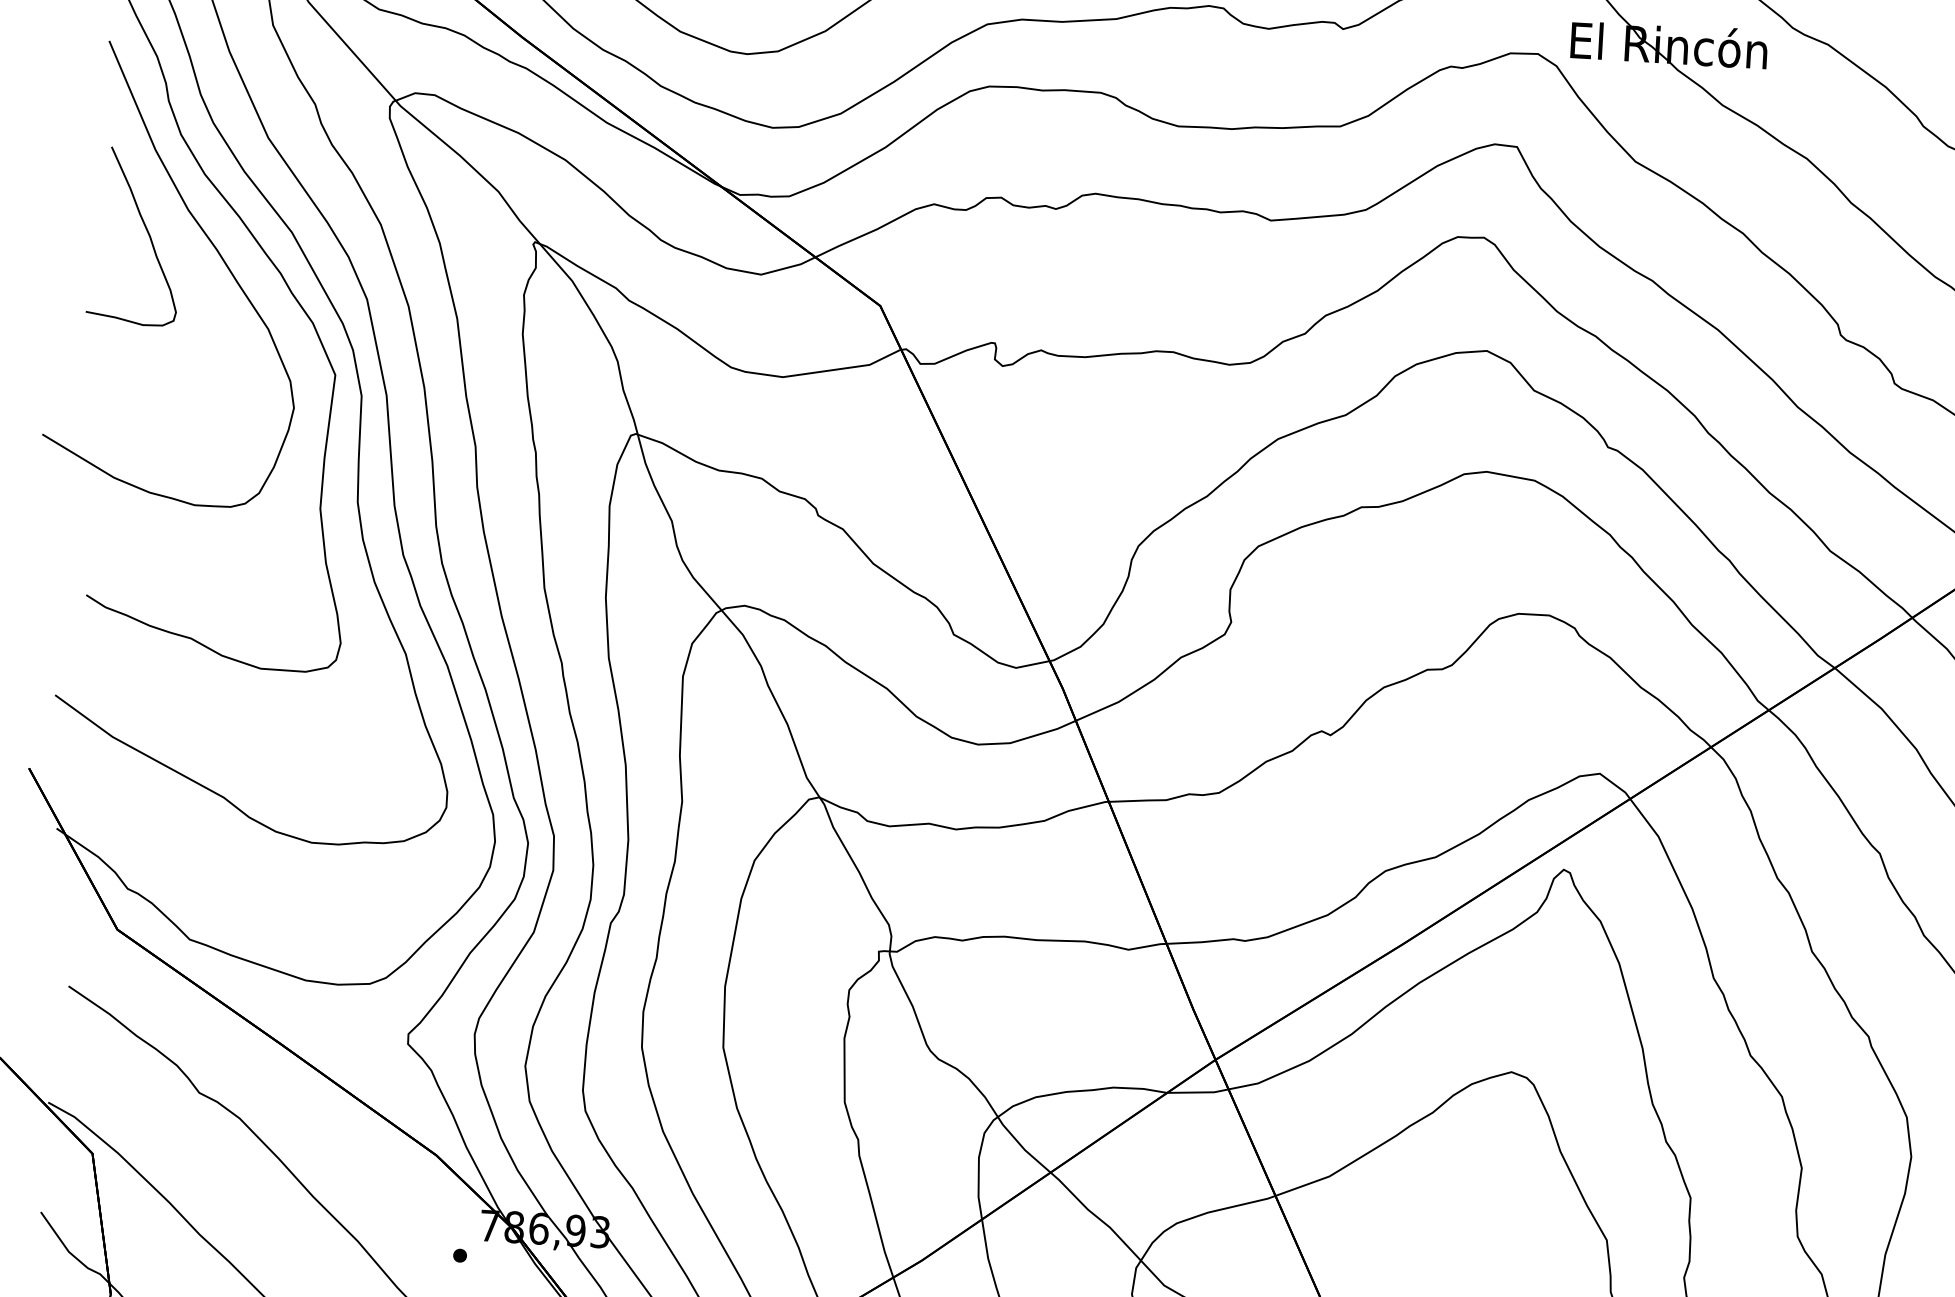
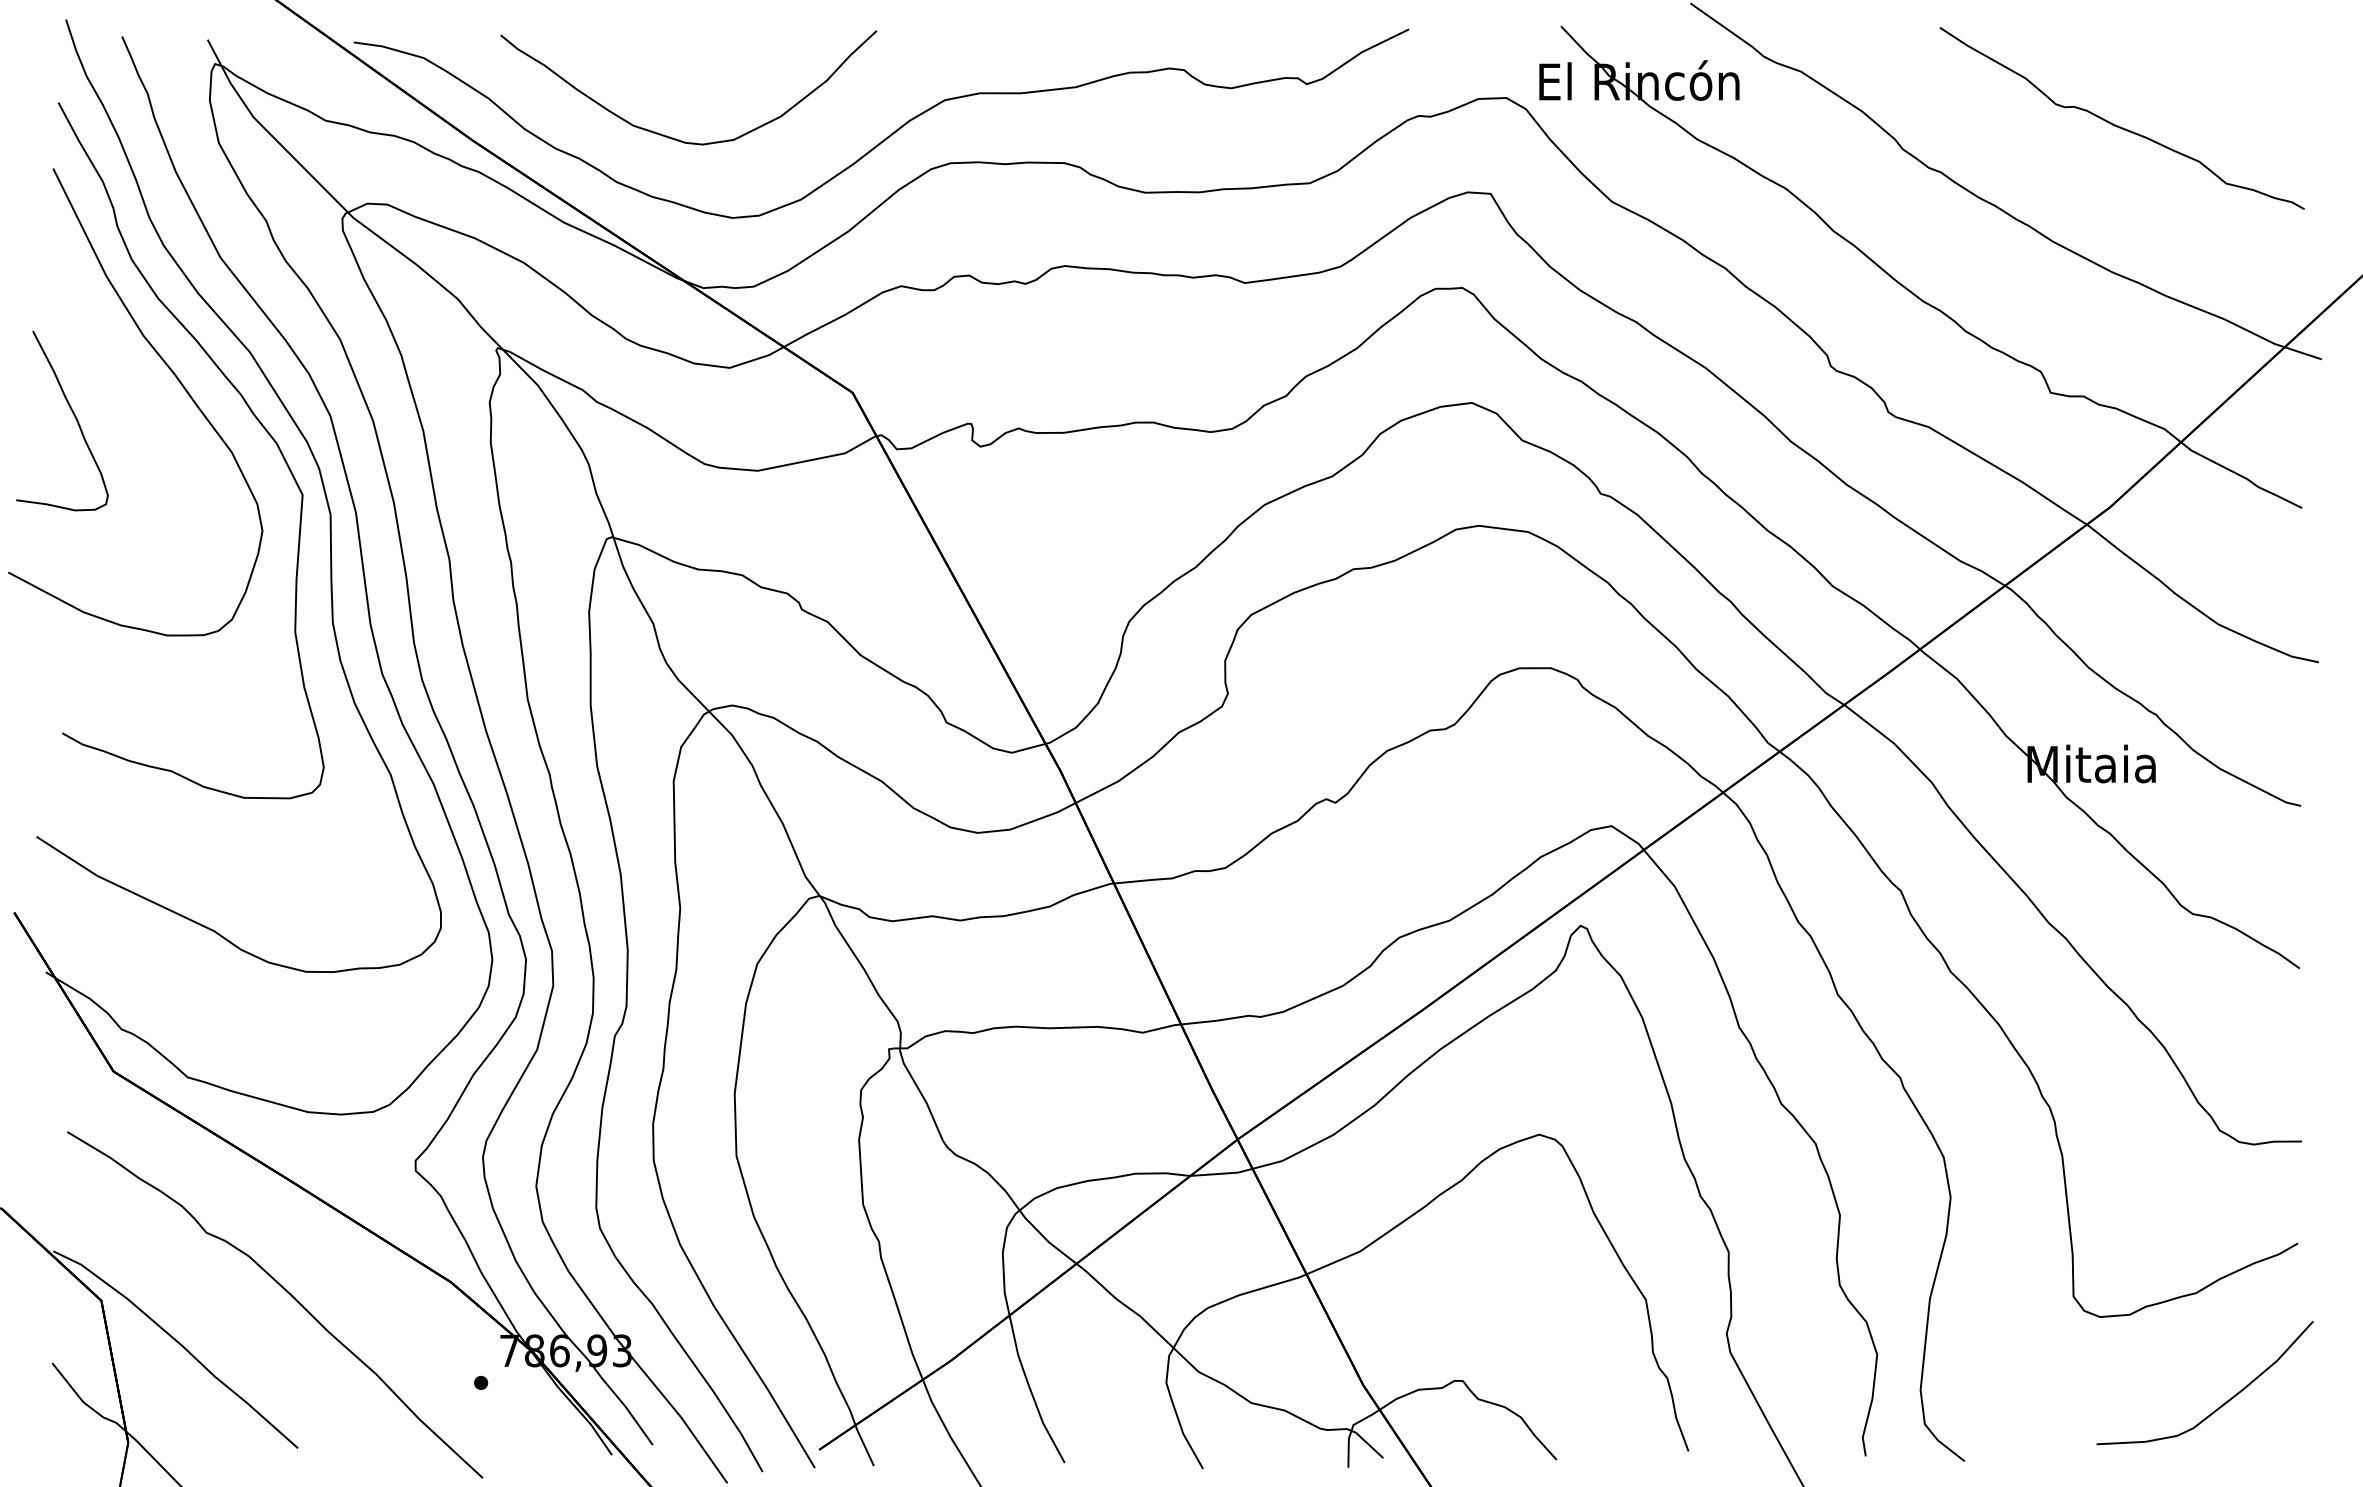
curve: (146, 231) -> (73, 415), moved

